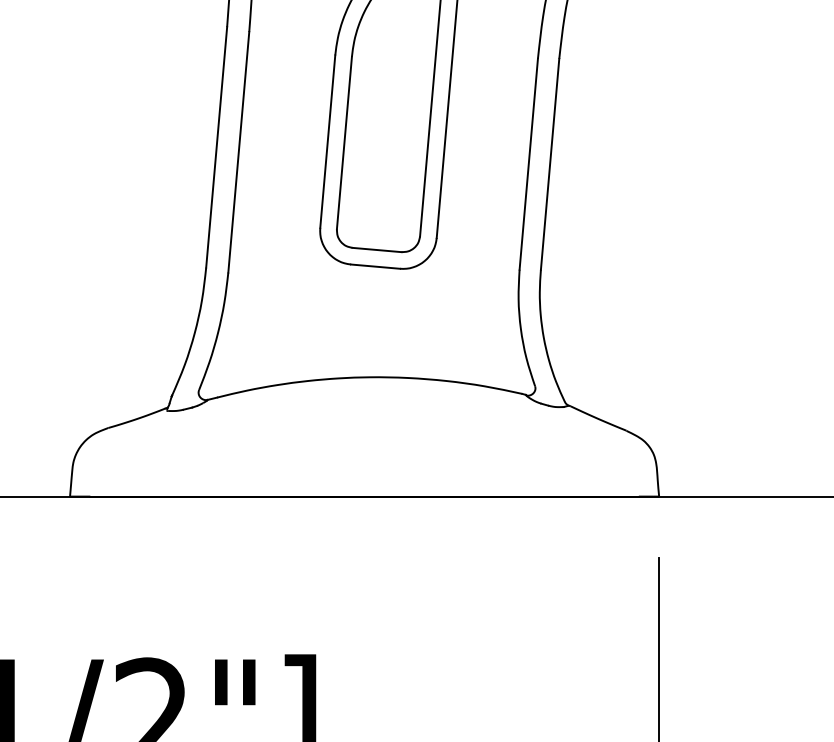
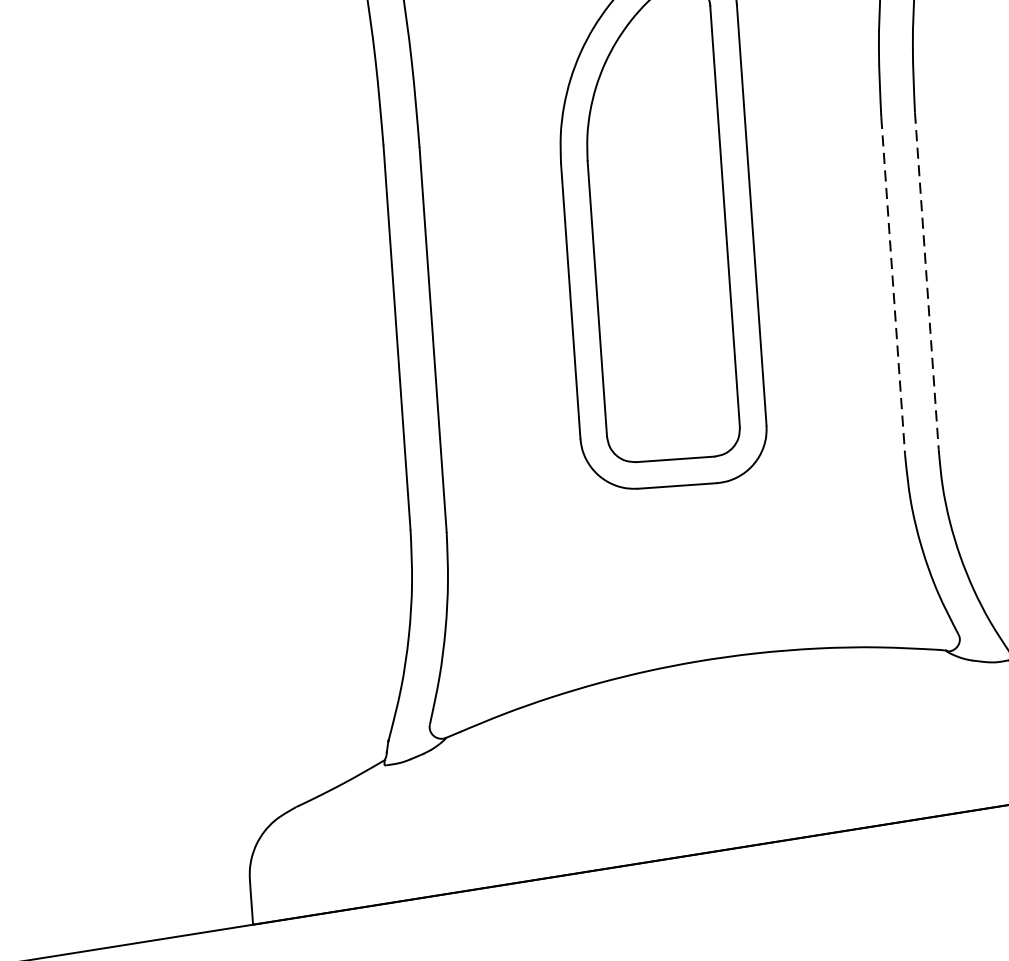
line: (528, 164) -> (892, 286), solid -> dashed
line: (550, 164) -> (927, 281), solid -> dashed

